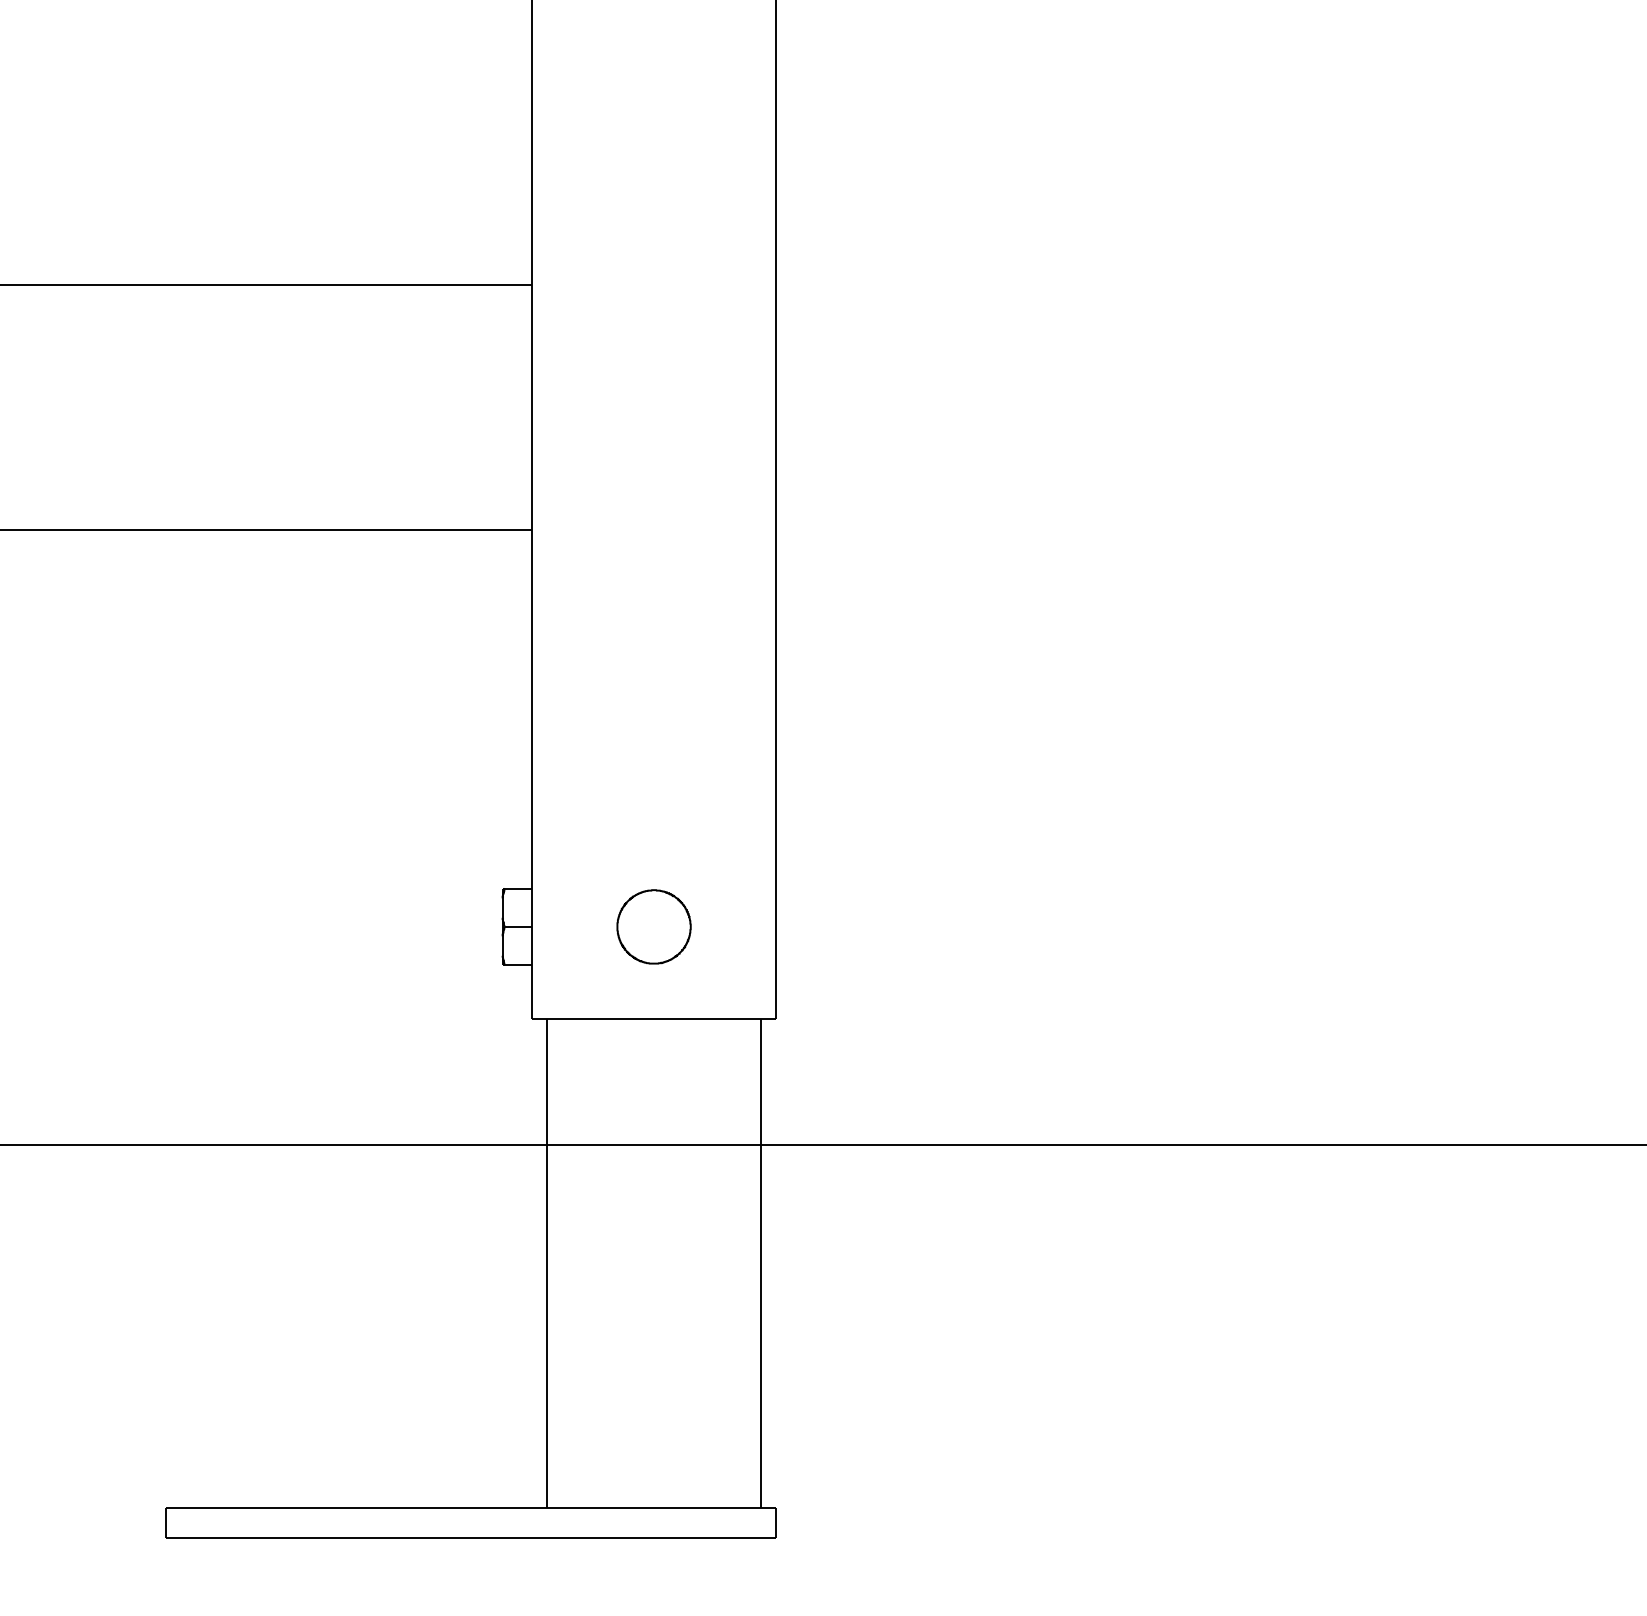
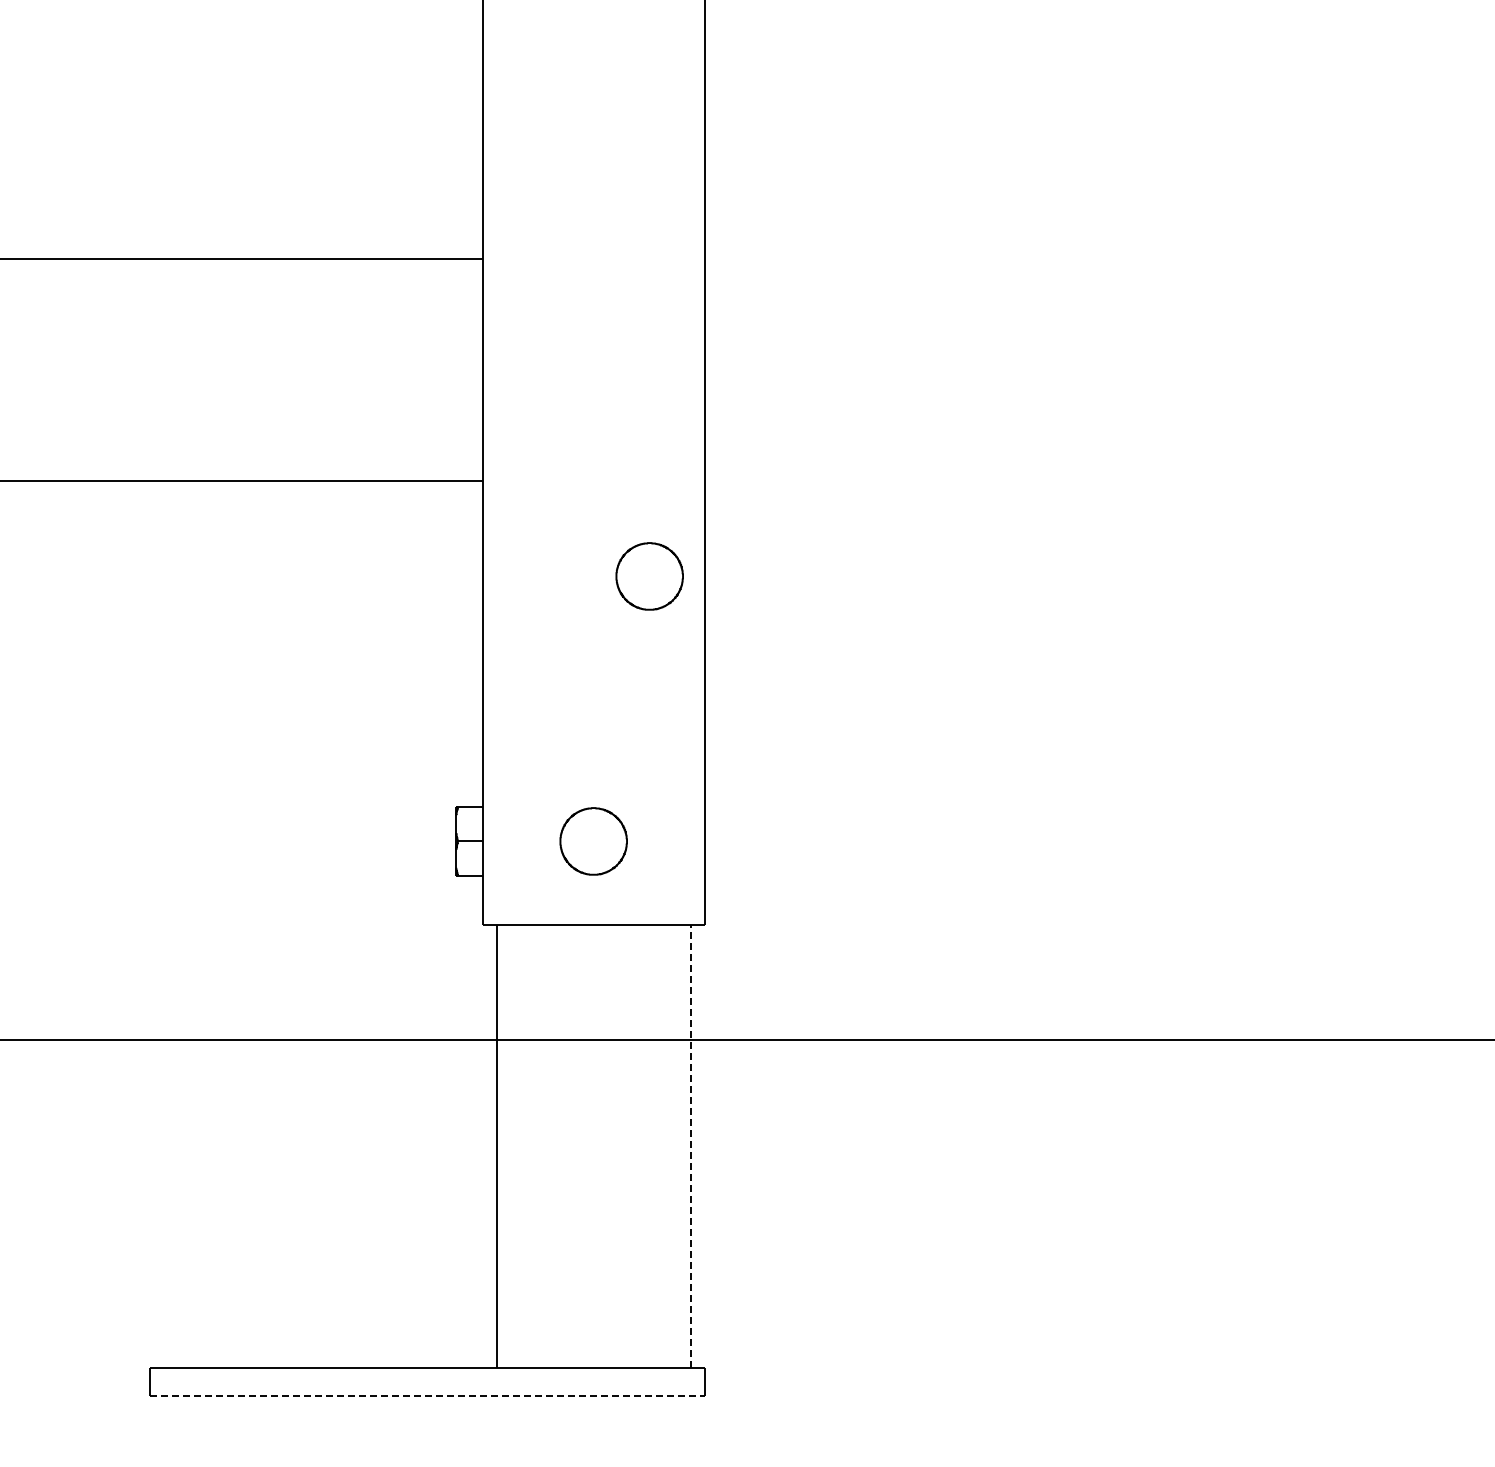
part: (715, 635) -> (649, 576), added
line: (760, 1263) -> (690, 1146), solid -> dashed
line: (470, 1538) -> (427, 1396), solid -> dashed

